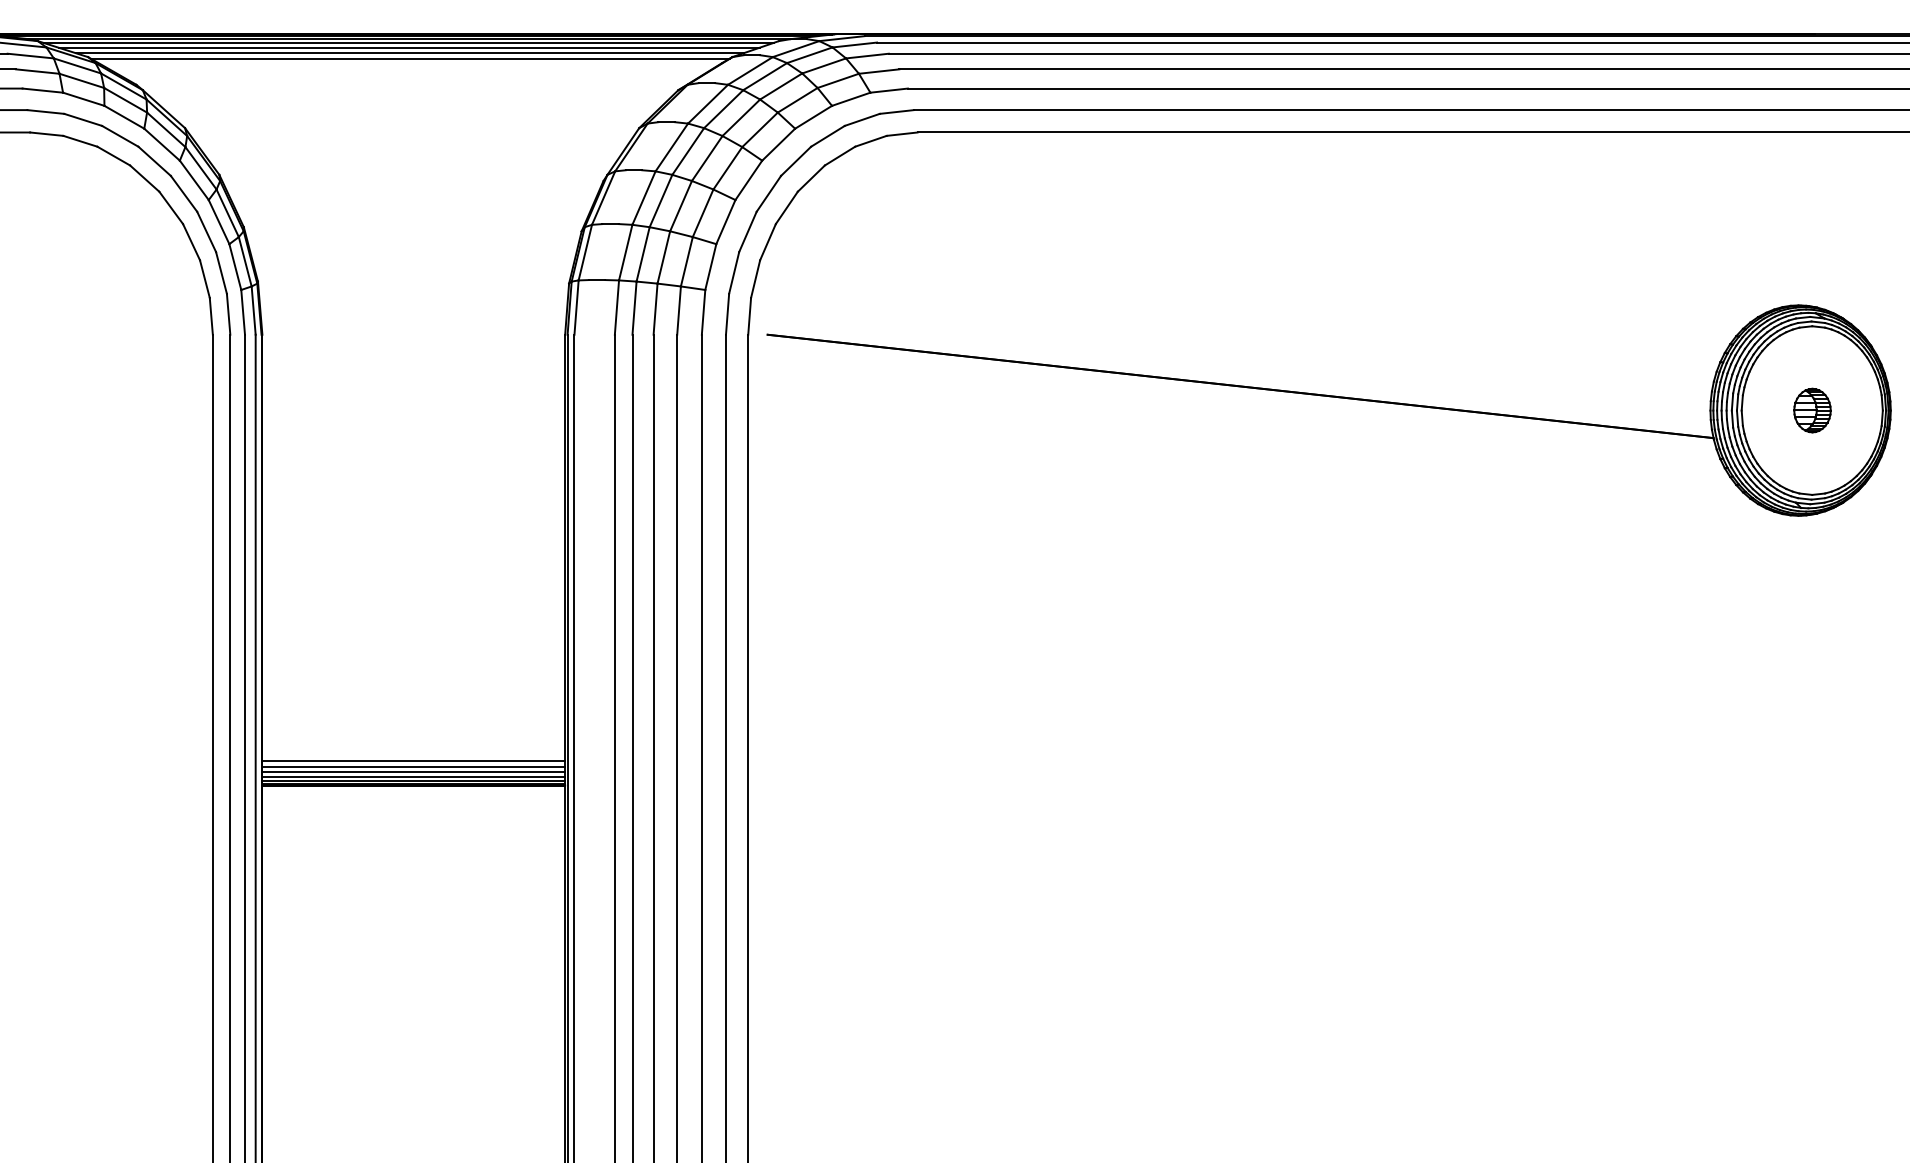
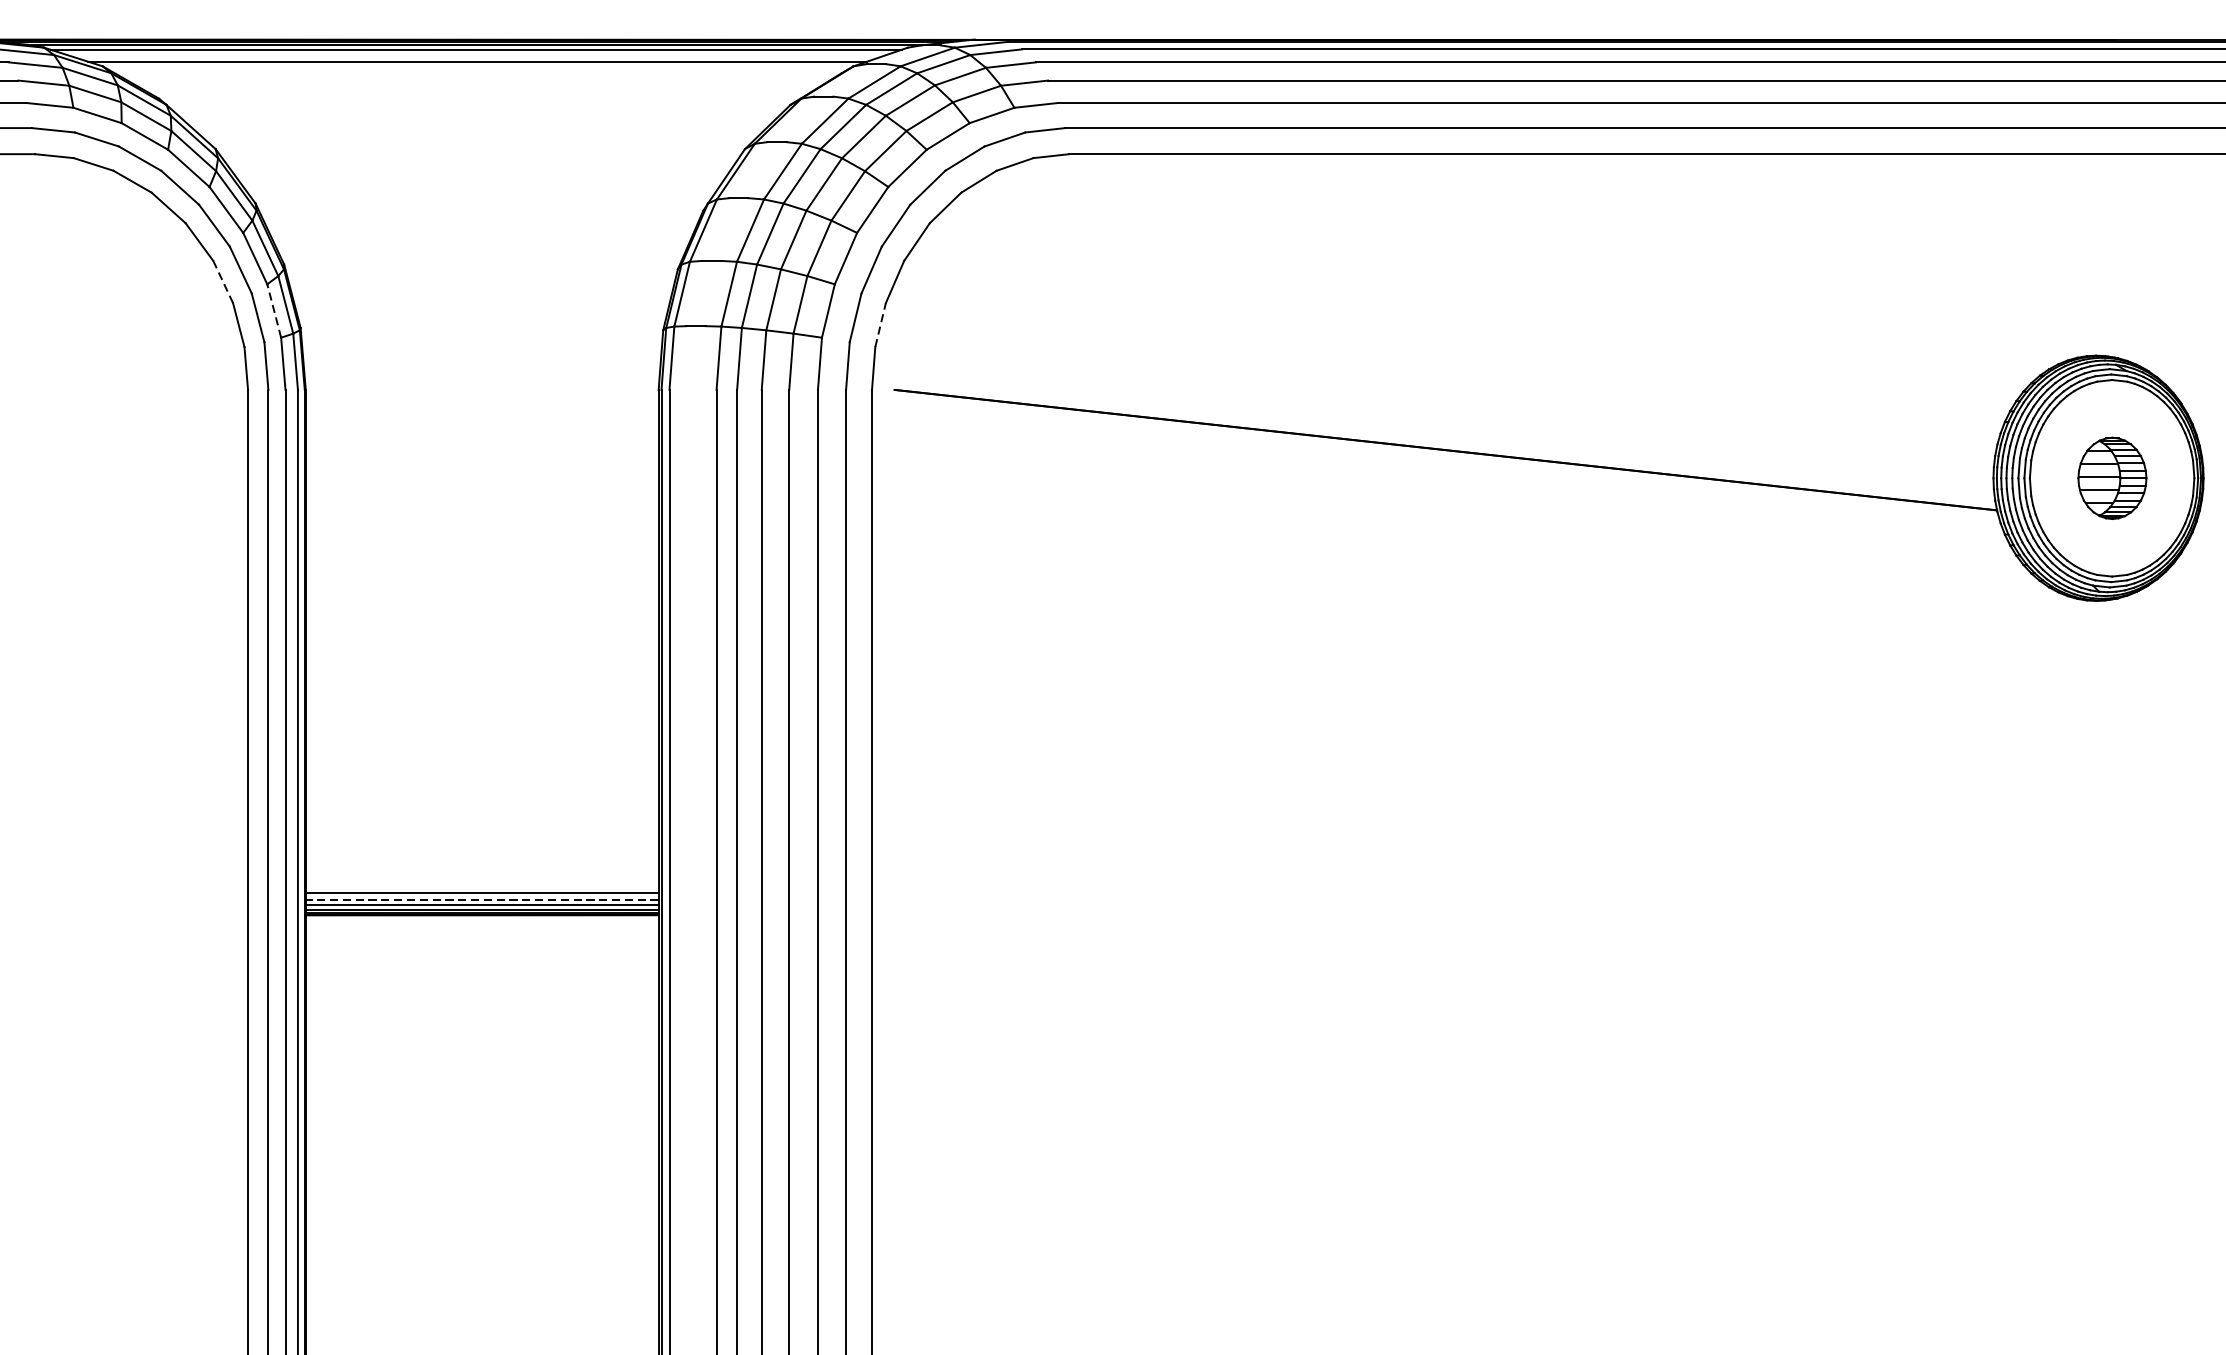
line: (408, 47) -> (476, 55), removed
line: (409, 58) -> (477, 67), removed
line: (191, 242) -> (223, 282), solid -> dashed
line: (235, 267) -> (274, 311), solid -> dashed
line: (755, 278) -> (880, 324), solid -> dashed
part: (1812, 410) -> (2112, 478), size x1.6
line: (413, 761) -> (481, 887), removed
line: (413, 772) -> (481, 900), solid -> dashed

